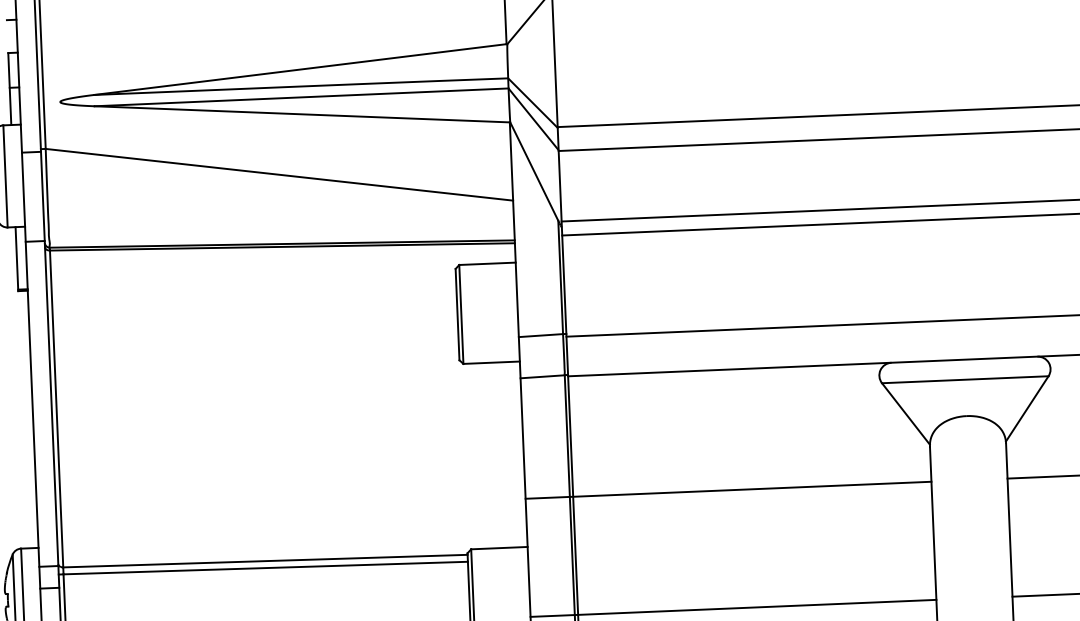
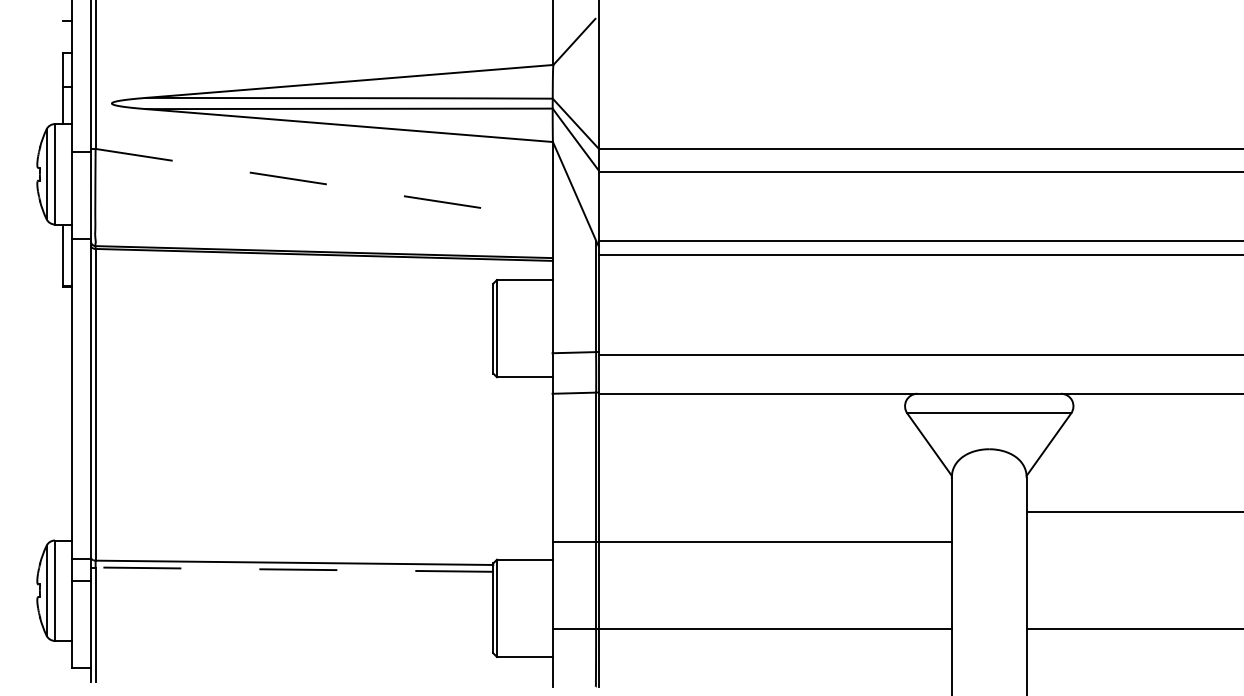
line: (279, 175) -> (324, 184), solid -> dashed
line: (727, 490) -> (751, 542), moved
line: (265, 567) -> (294, 569), solid -> dashed

